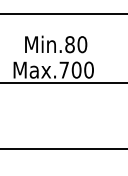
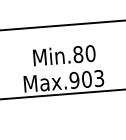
text: (76, 69) -> (86, 78), Max.700 -> Max.903

